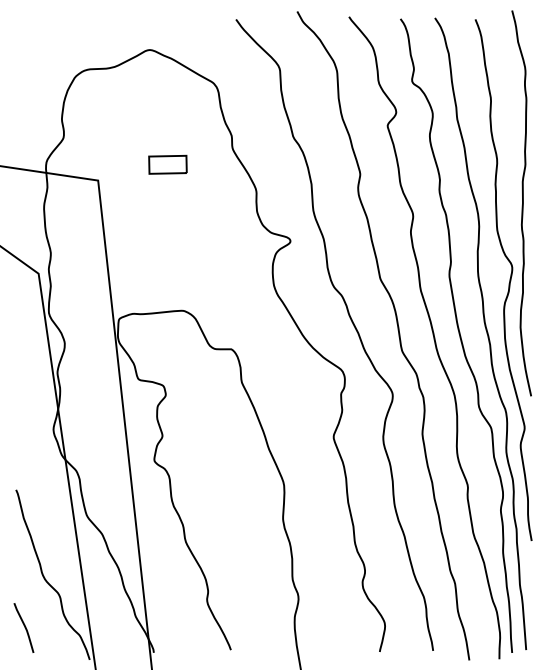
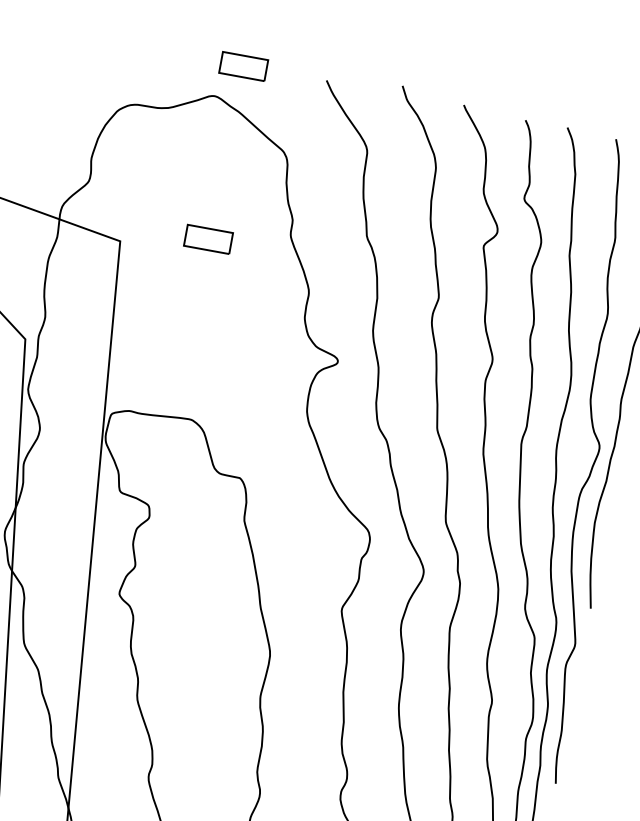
part: (167, 21) -> (243, 66), added

